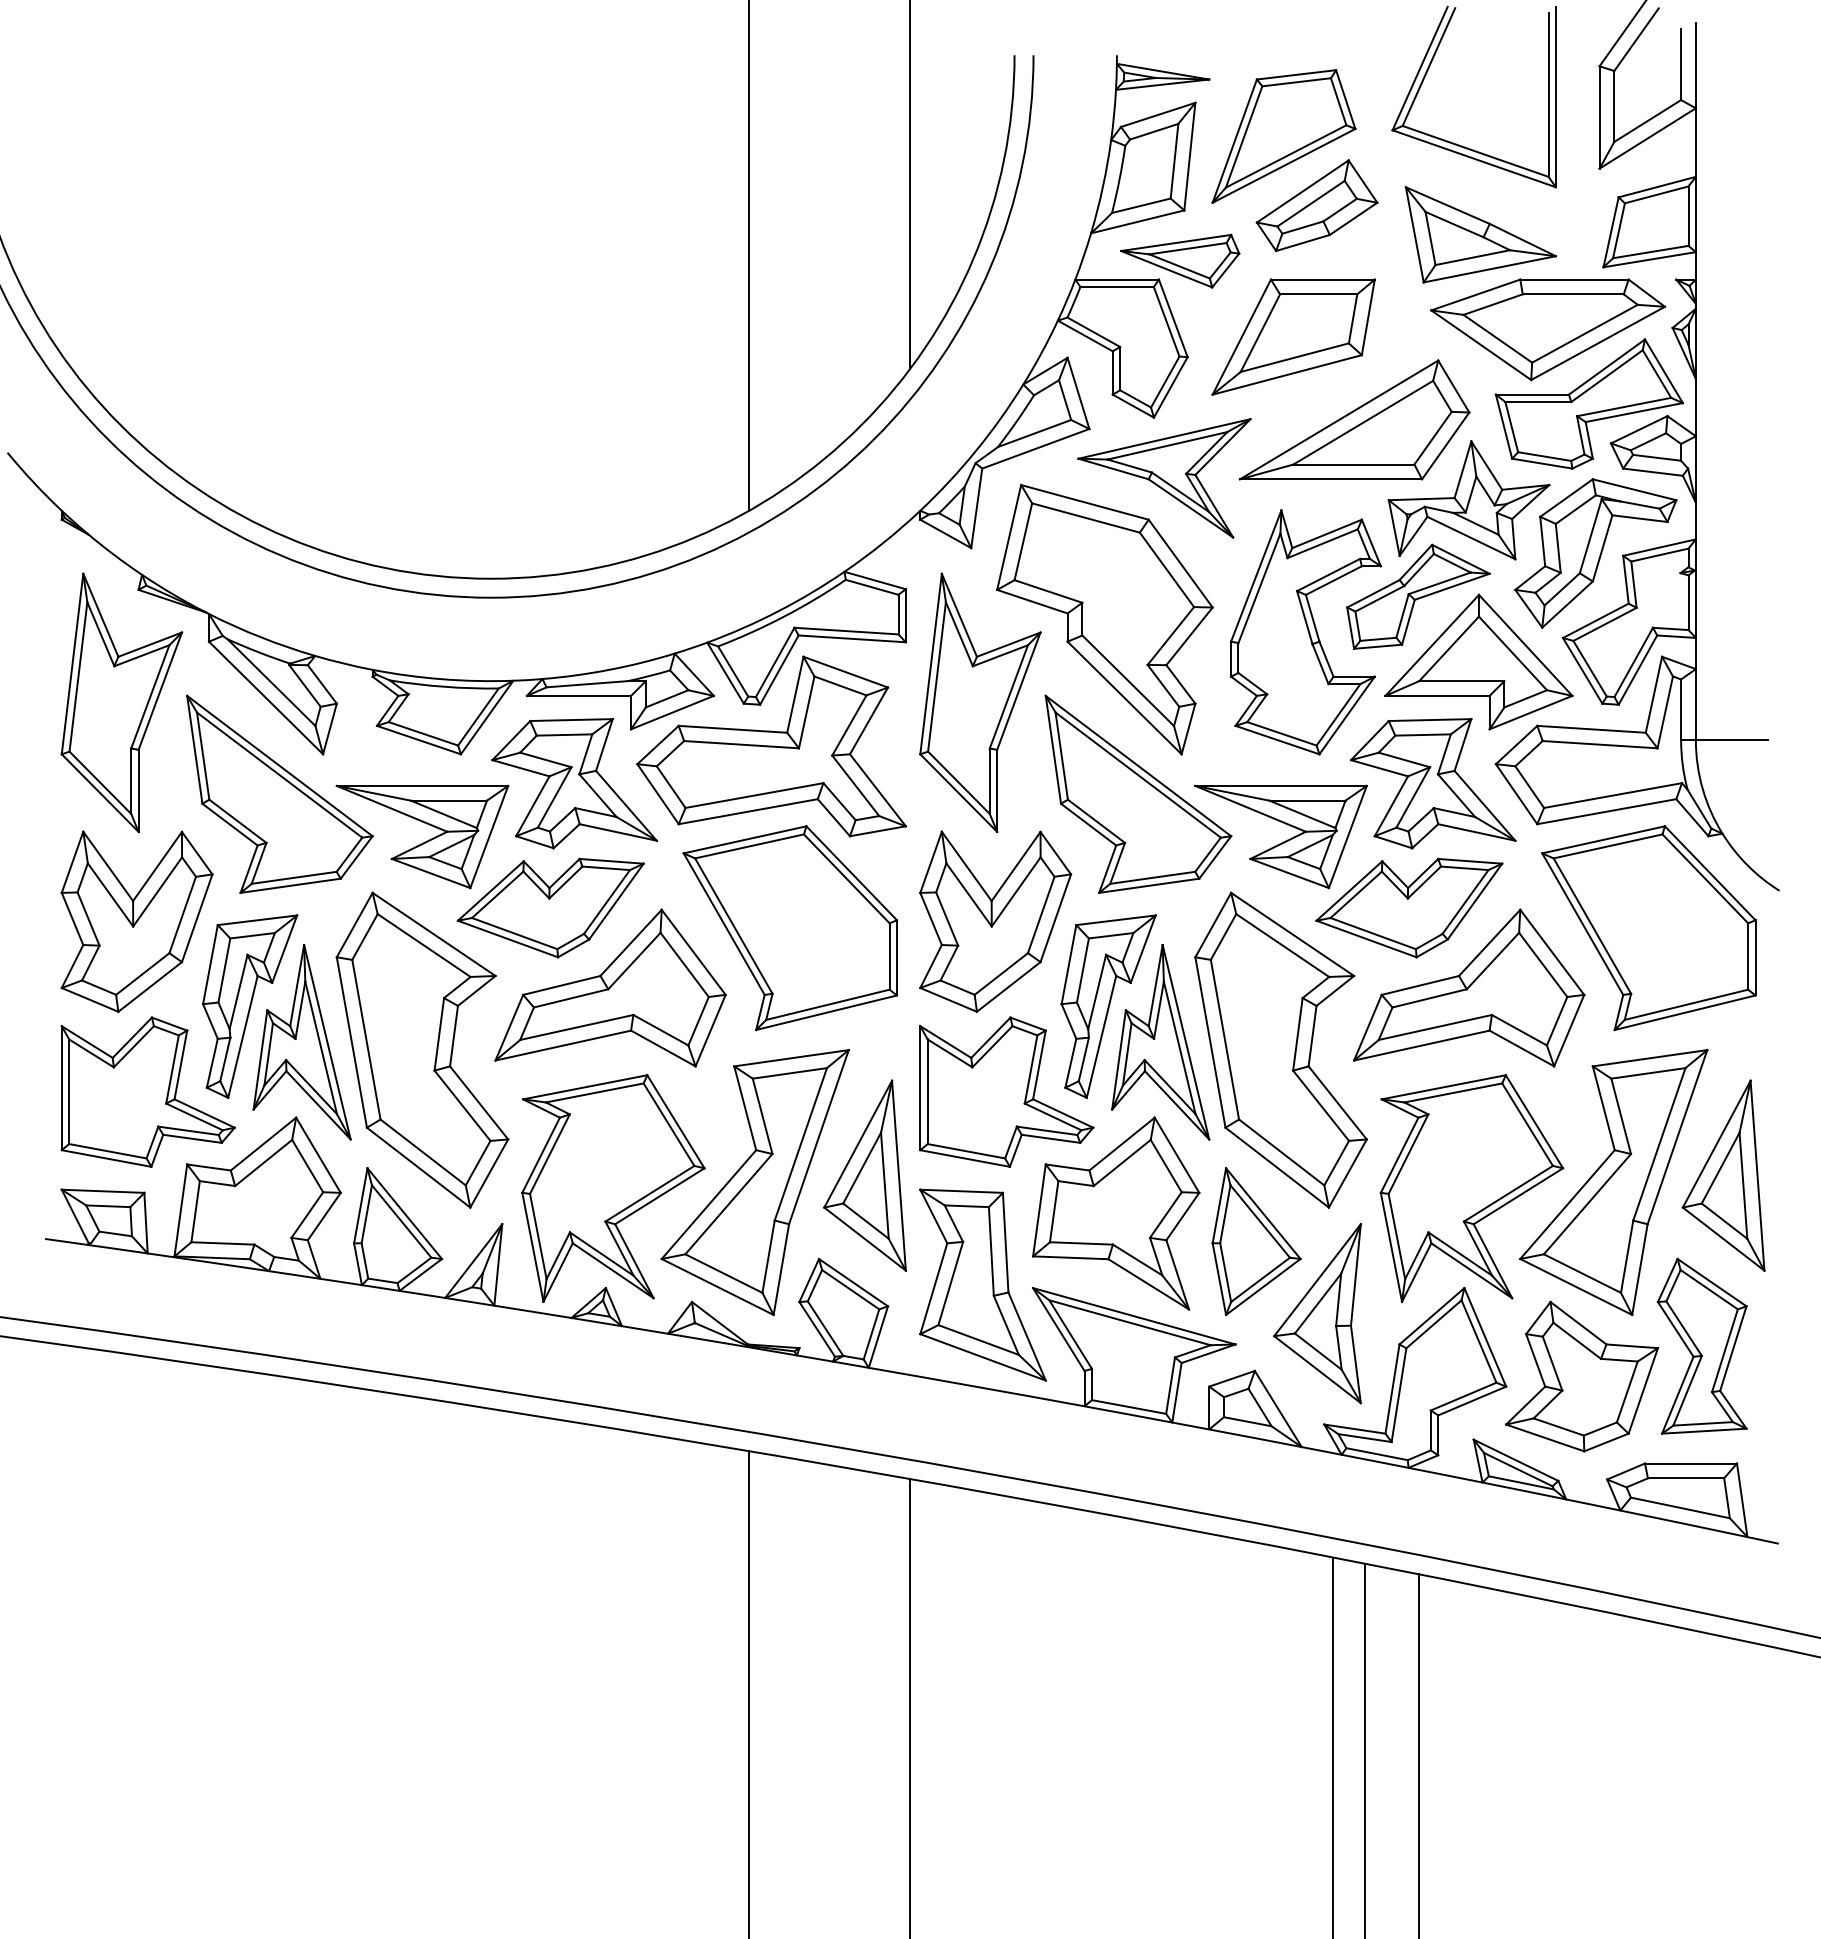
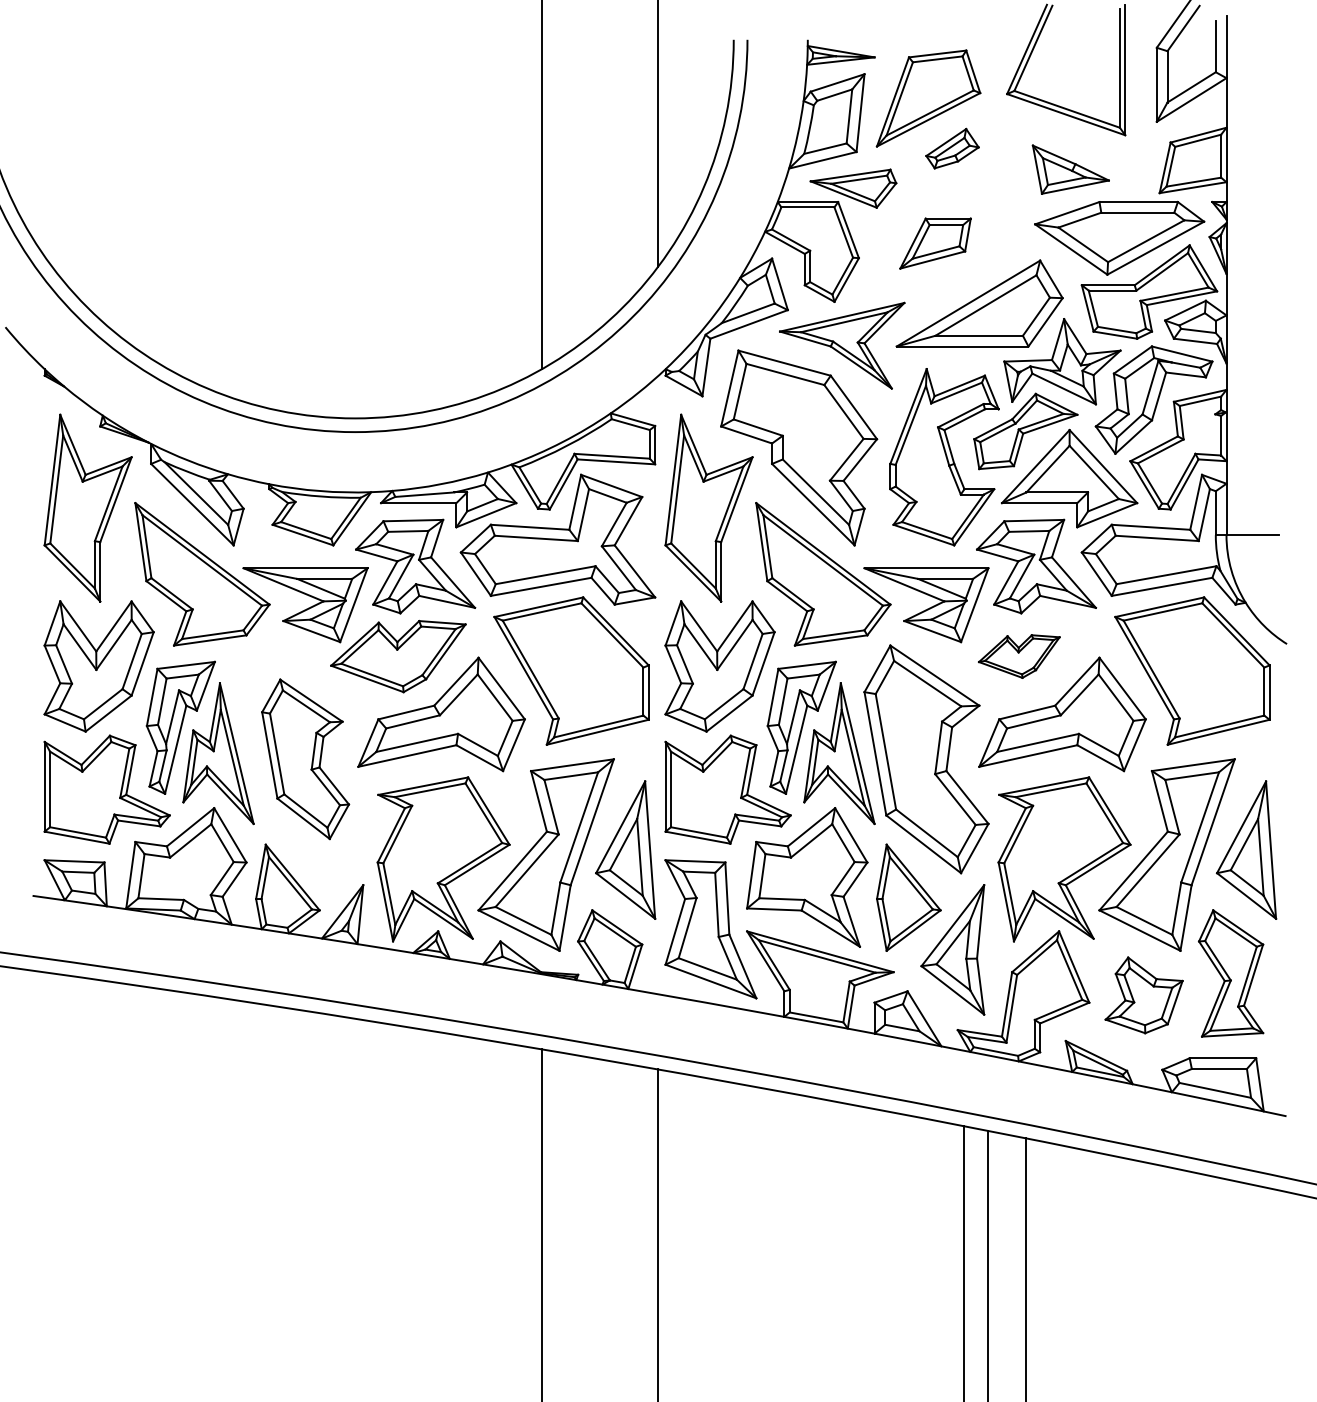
part: (1316, 205) -> (952, 148), size x0.6
part: (1480, 234) -> (1070, 169), size x0.7
part: (1293, 336) -> (935, 243), size x0.6
part: (1409, 907) -> (1019, 656), size x0.6
part: (422, 1049) -> (305, 758), size x0.7
part: (1581, 1376) -> (1143, 995), size x0.7

